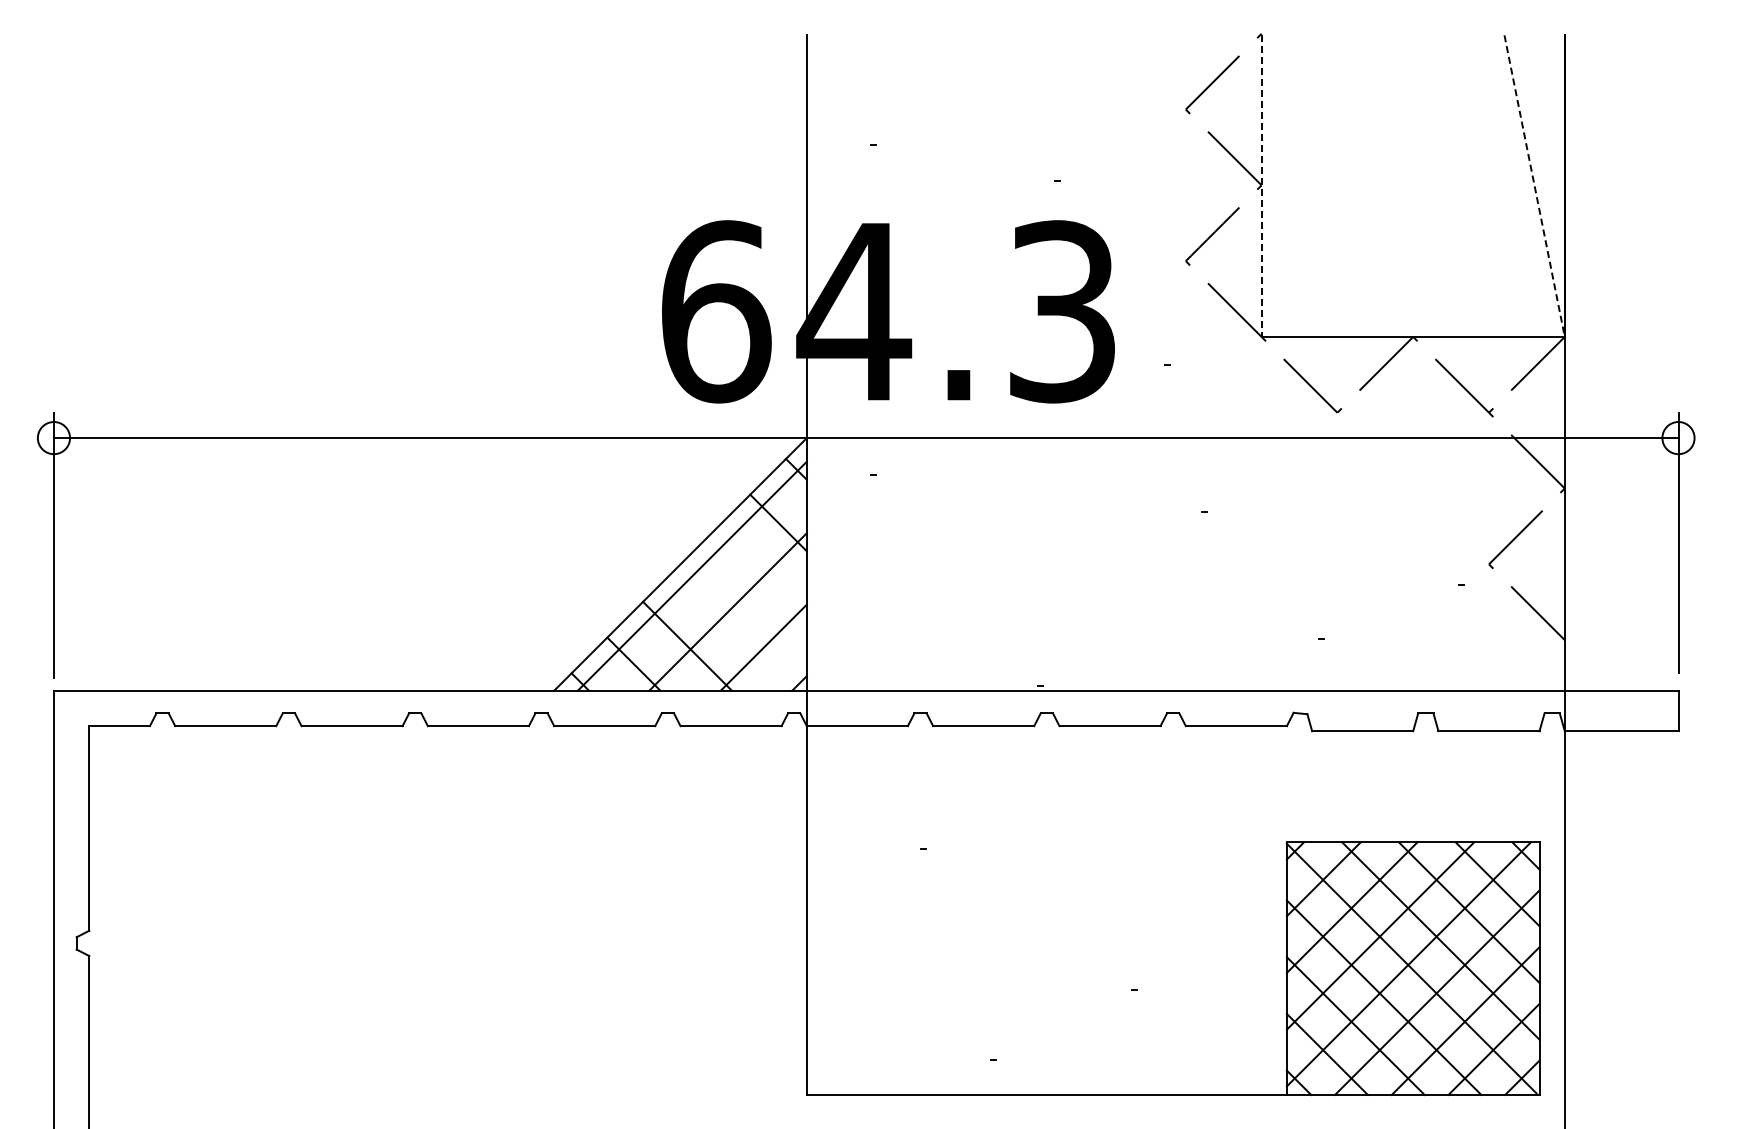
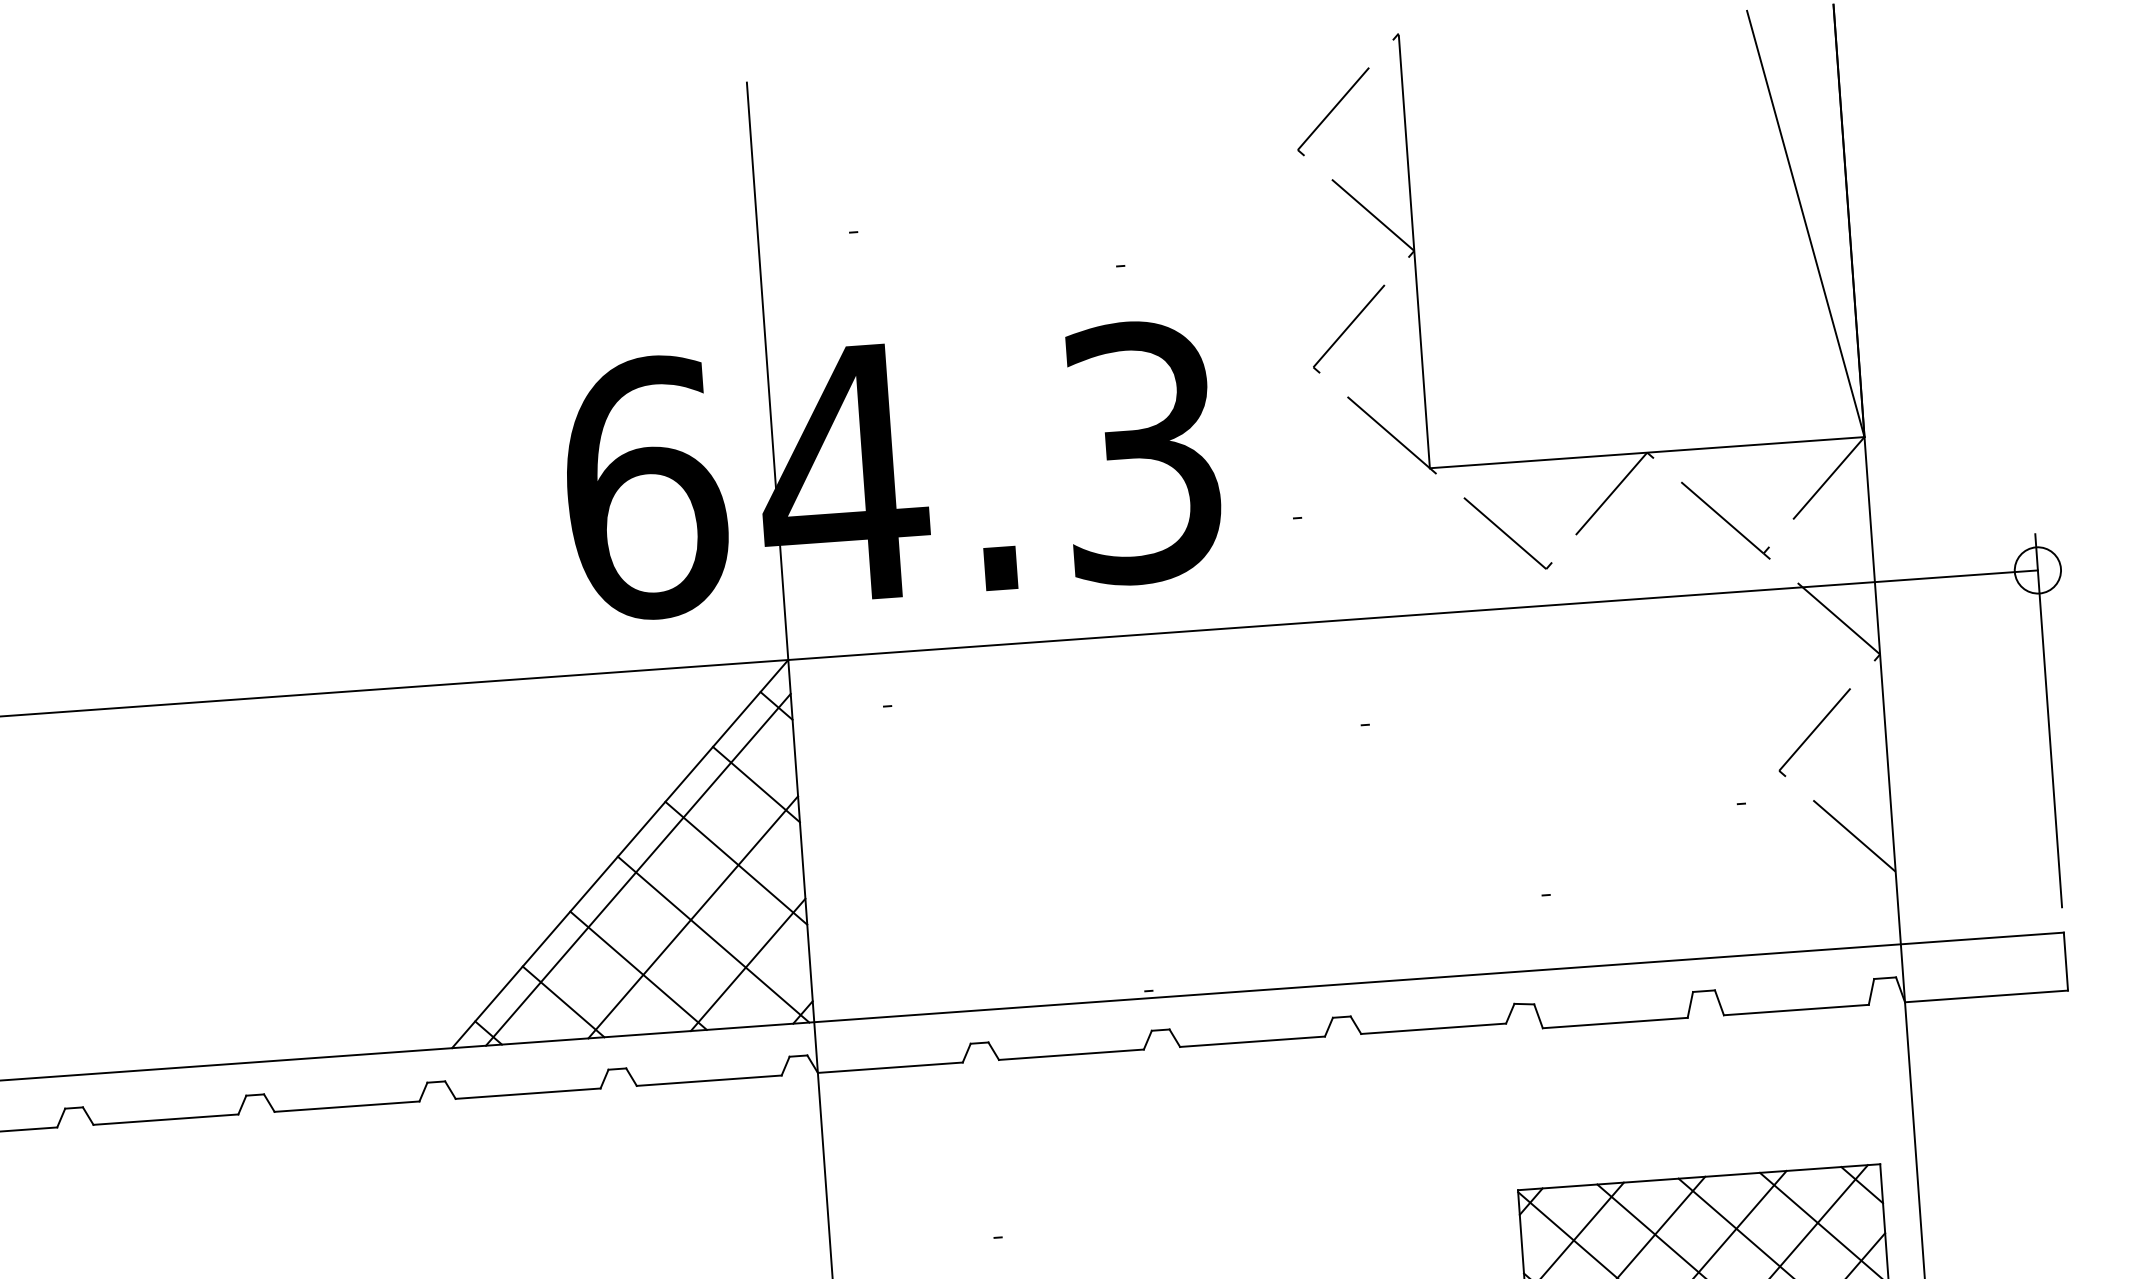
line: (1261, 186) -> (1414, 252), dashed -> solid
line: (1534, 186) -> (1805, 224), dashed -> solid
line: (760, 576) -> (736, 863), added
line: (740, 628) -> (712, 939), added

